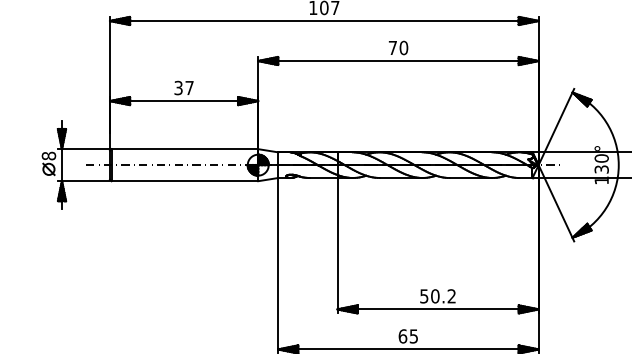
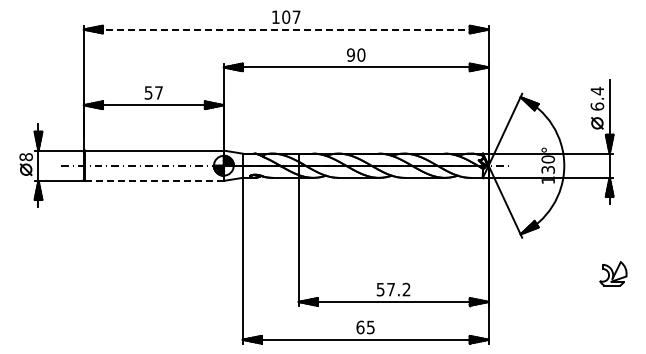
line: (324, 20) -> (286, 29), solid -> dashed
text: (392, 47) -> (350, 54), 70 -> 90
text: (178, 87) -> (148, 92), 37 -> 57
line: (185, 180) -> (155, 180), solid -> dashed
text: (435, 296) -> (391, 289), 50.2 -> 57.2

